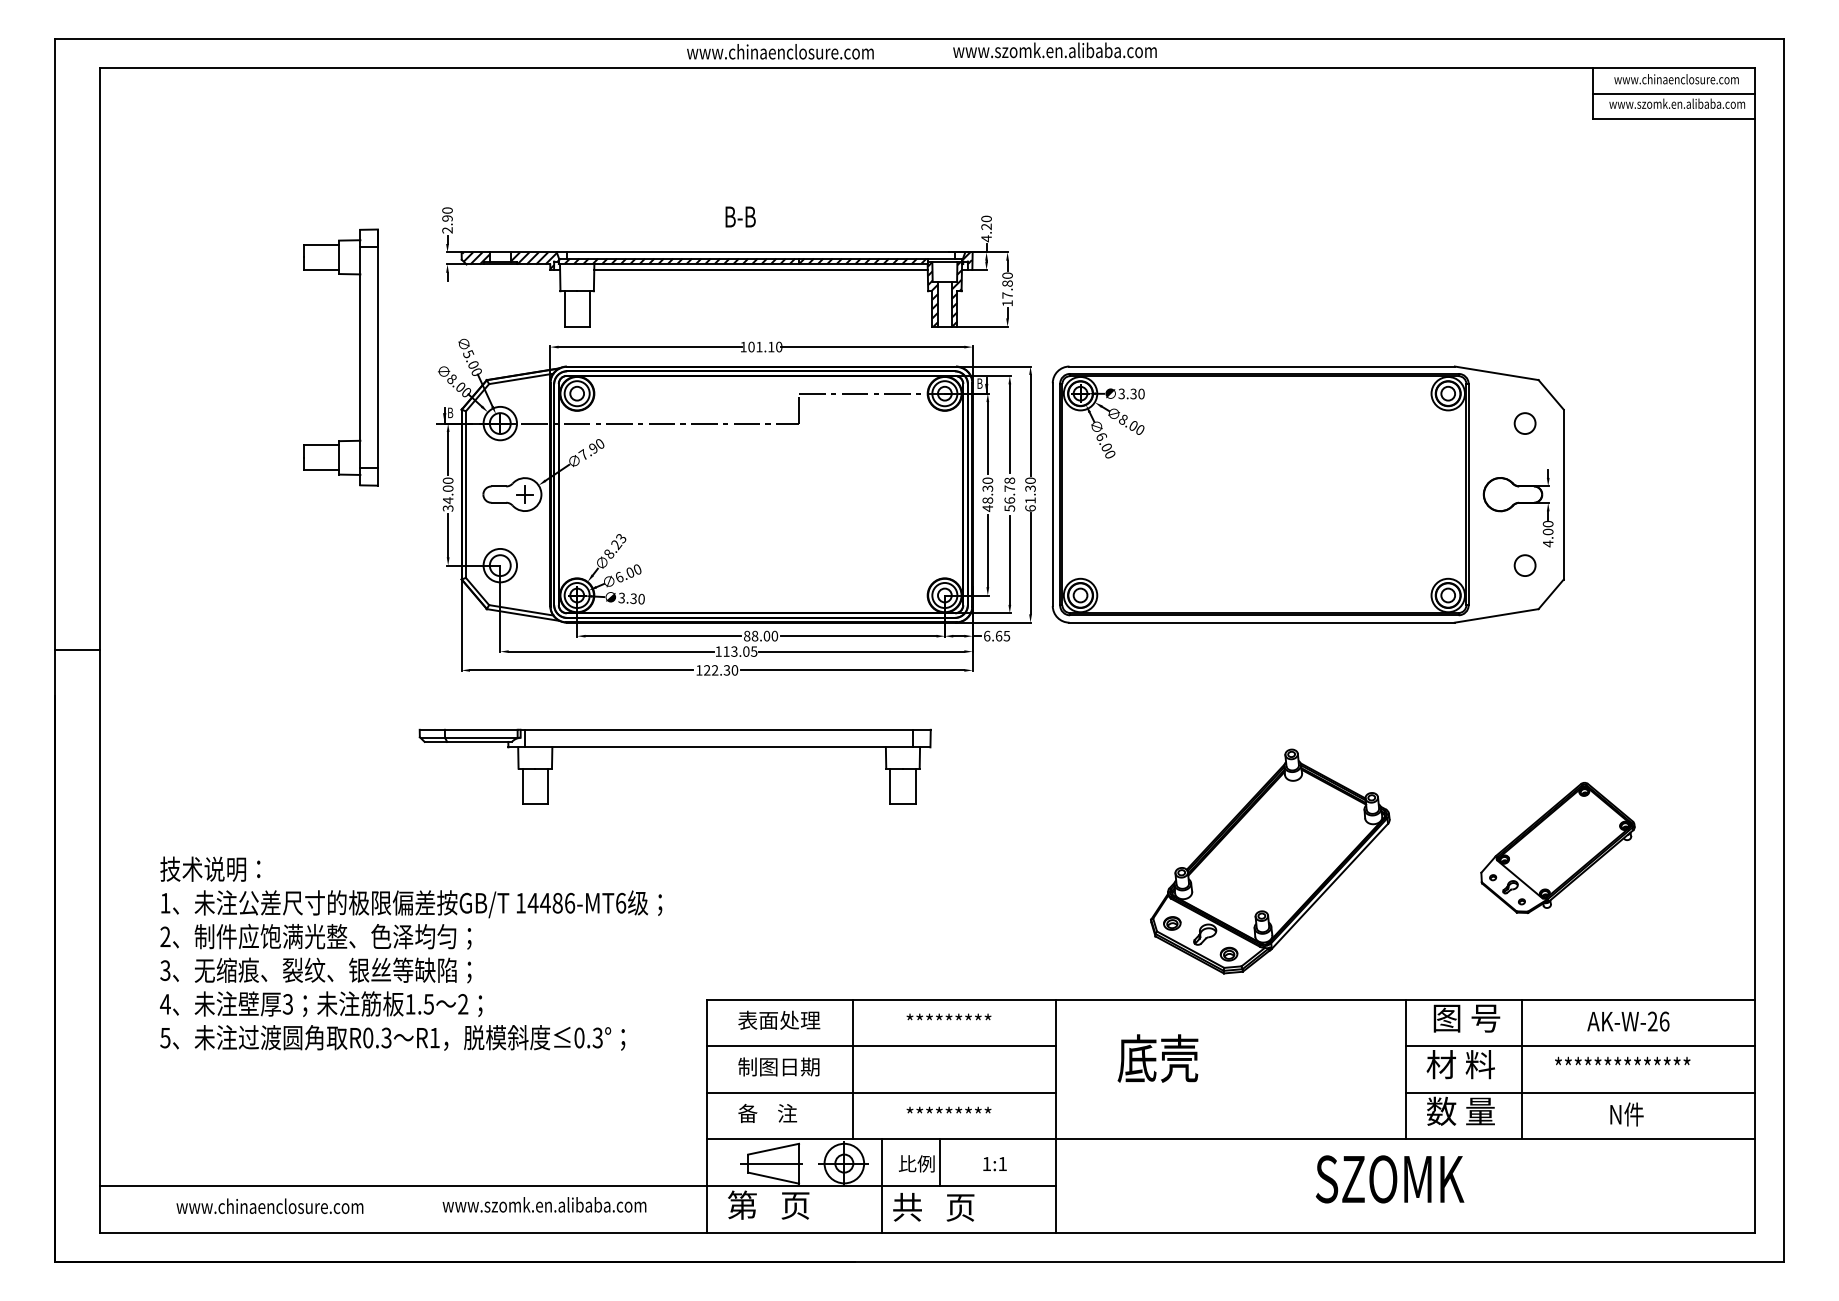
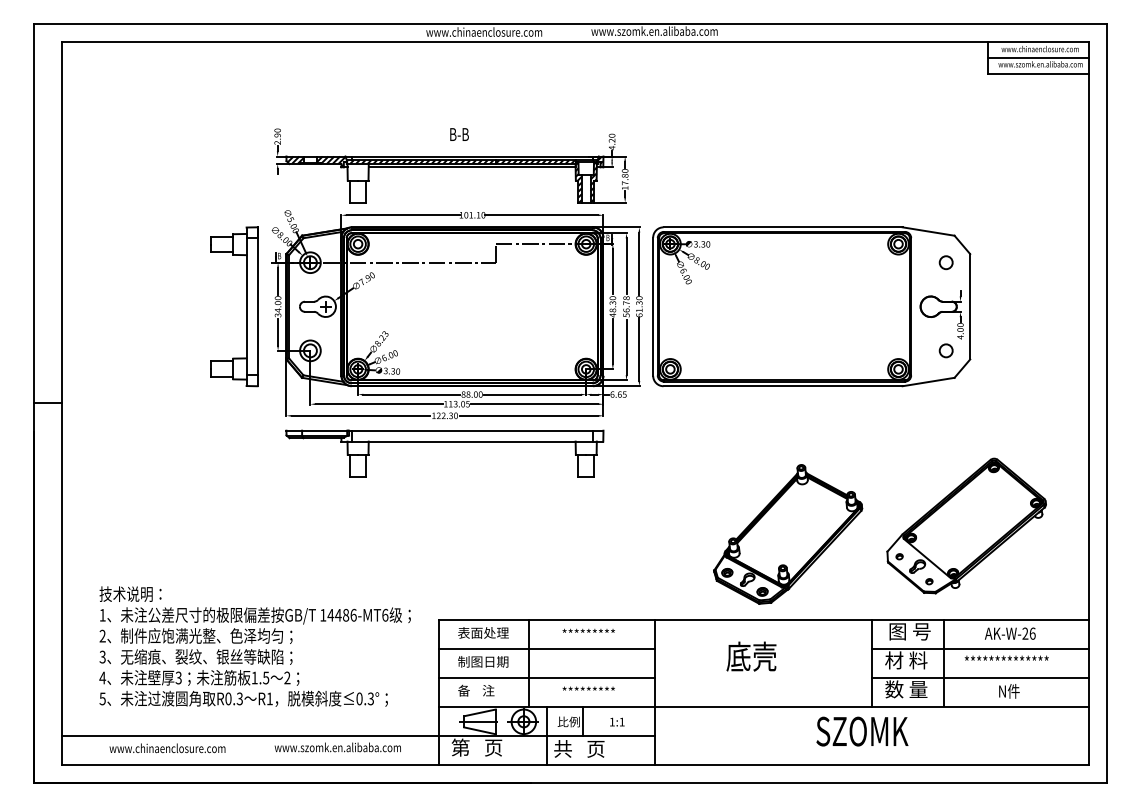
part: (360, 357) -> (246, 306), moved
part: (674, 748) -> (444, 442), moved
part: (1557, 847) -> (966, 525), size x1.67
text: (410, 953) -> (254, 646), moved
text: (1158, 1058) -> (751, 656), moved

